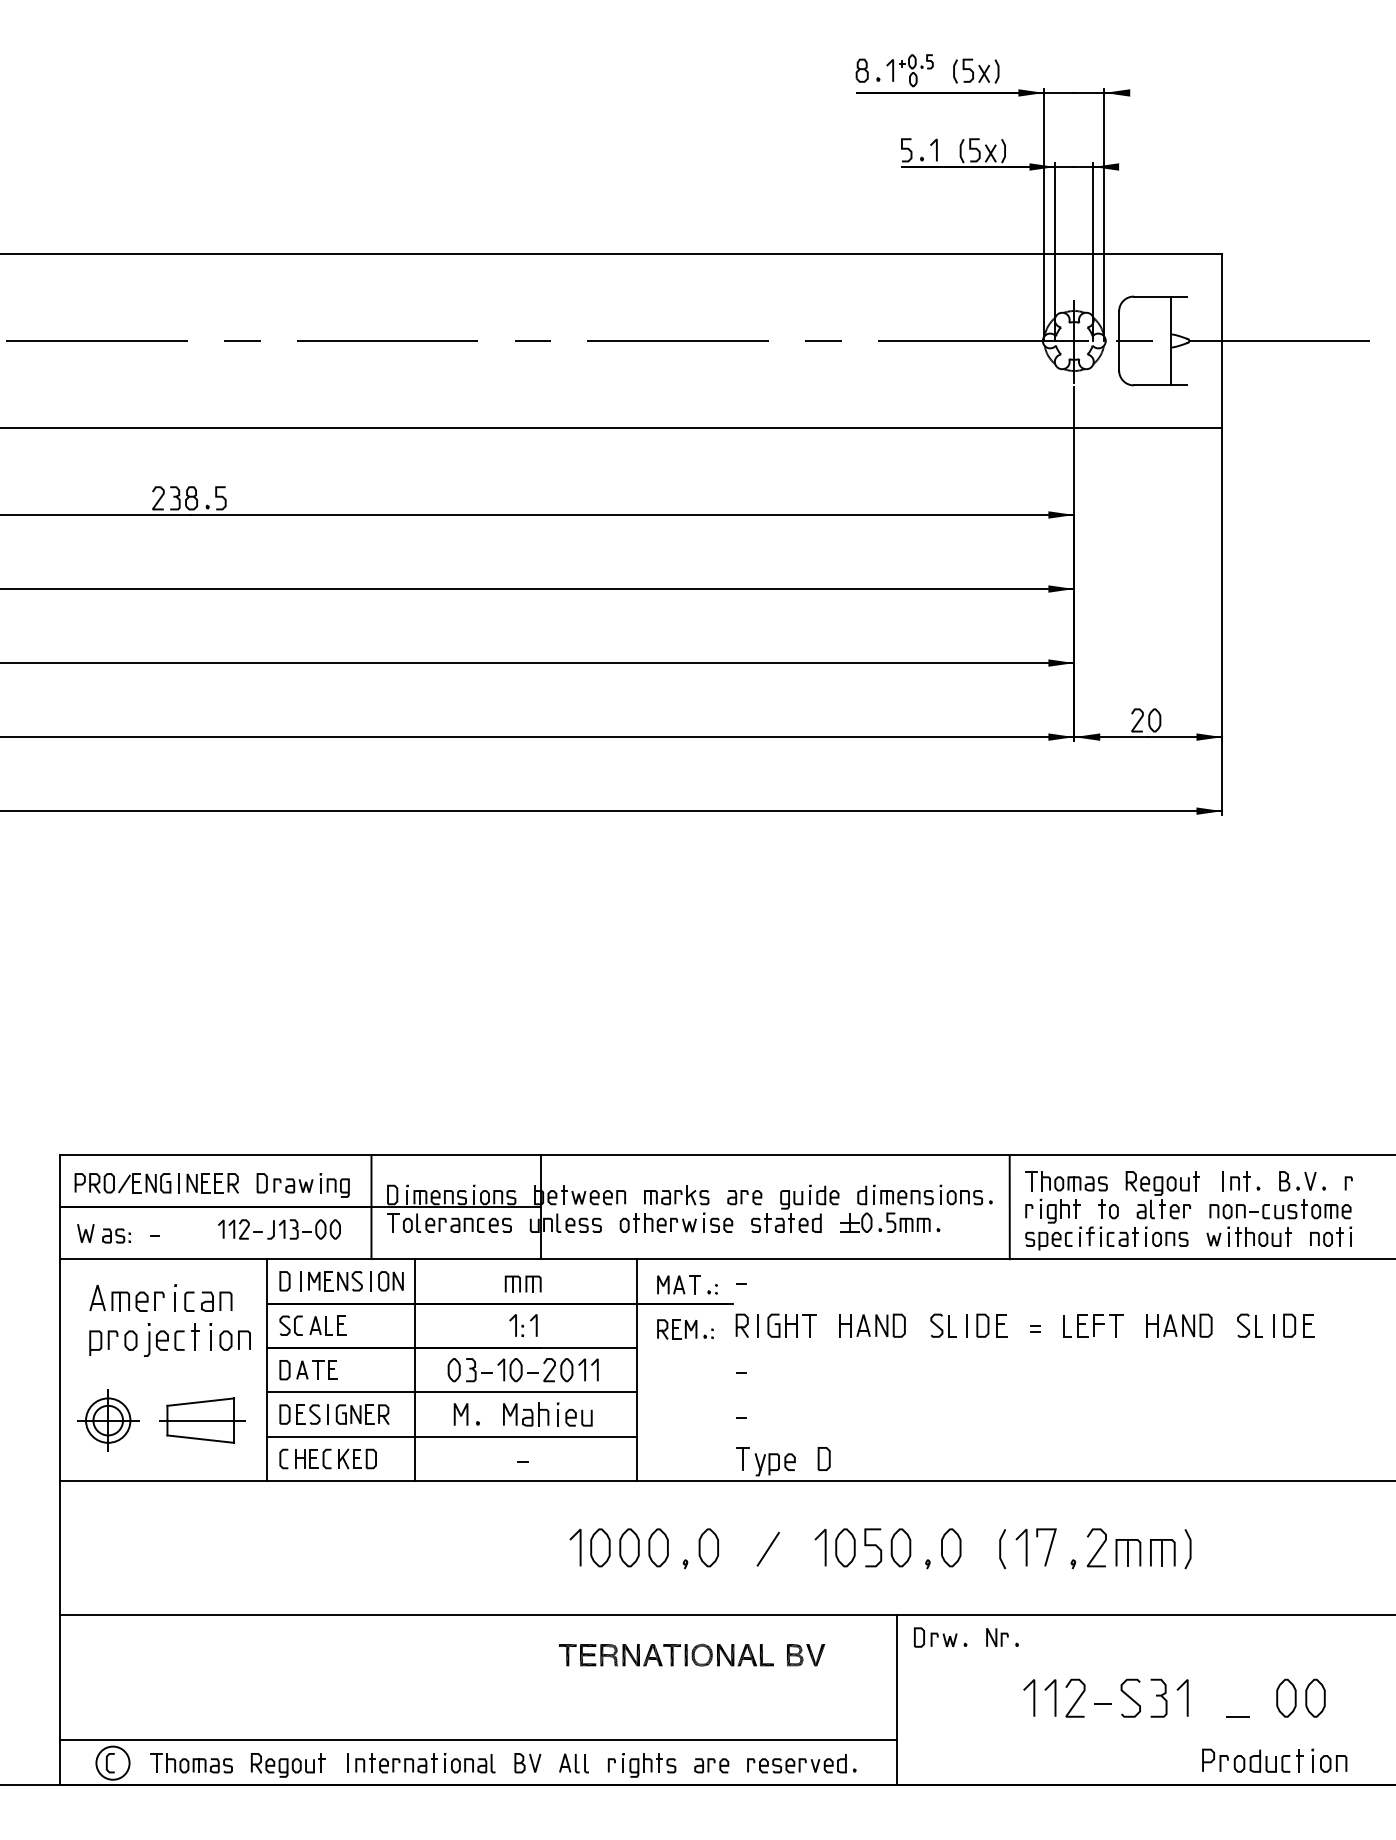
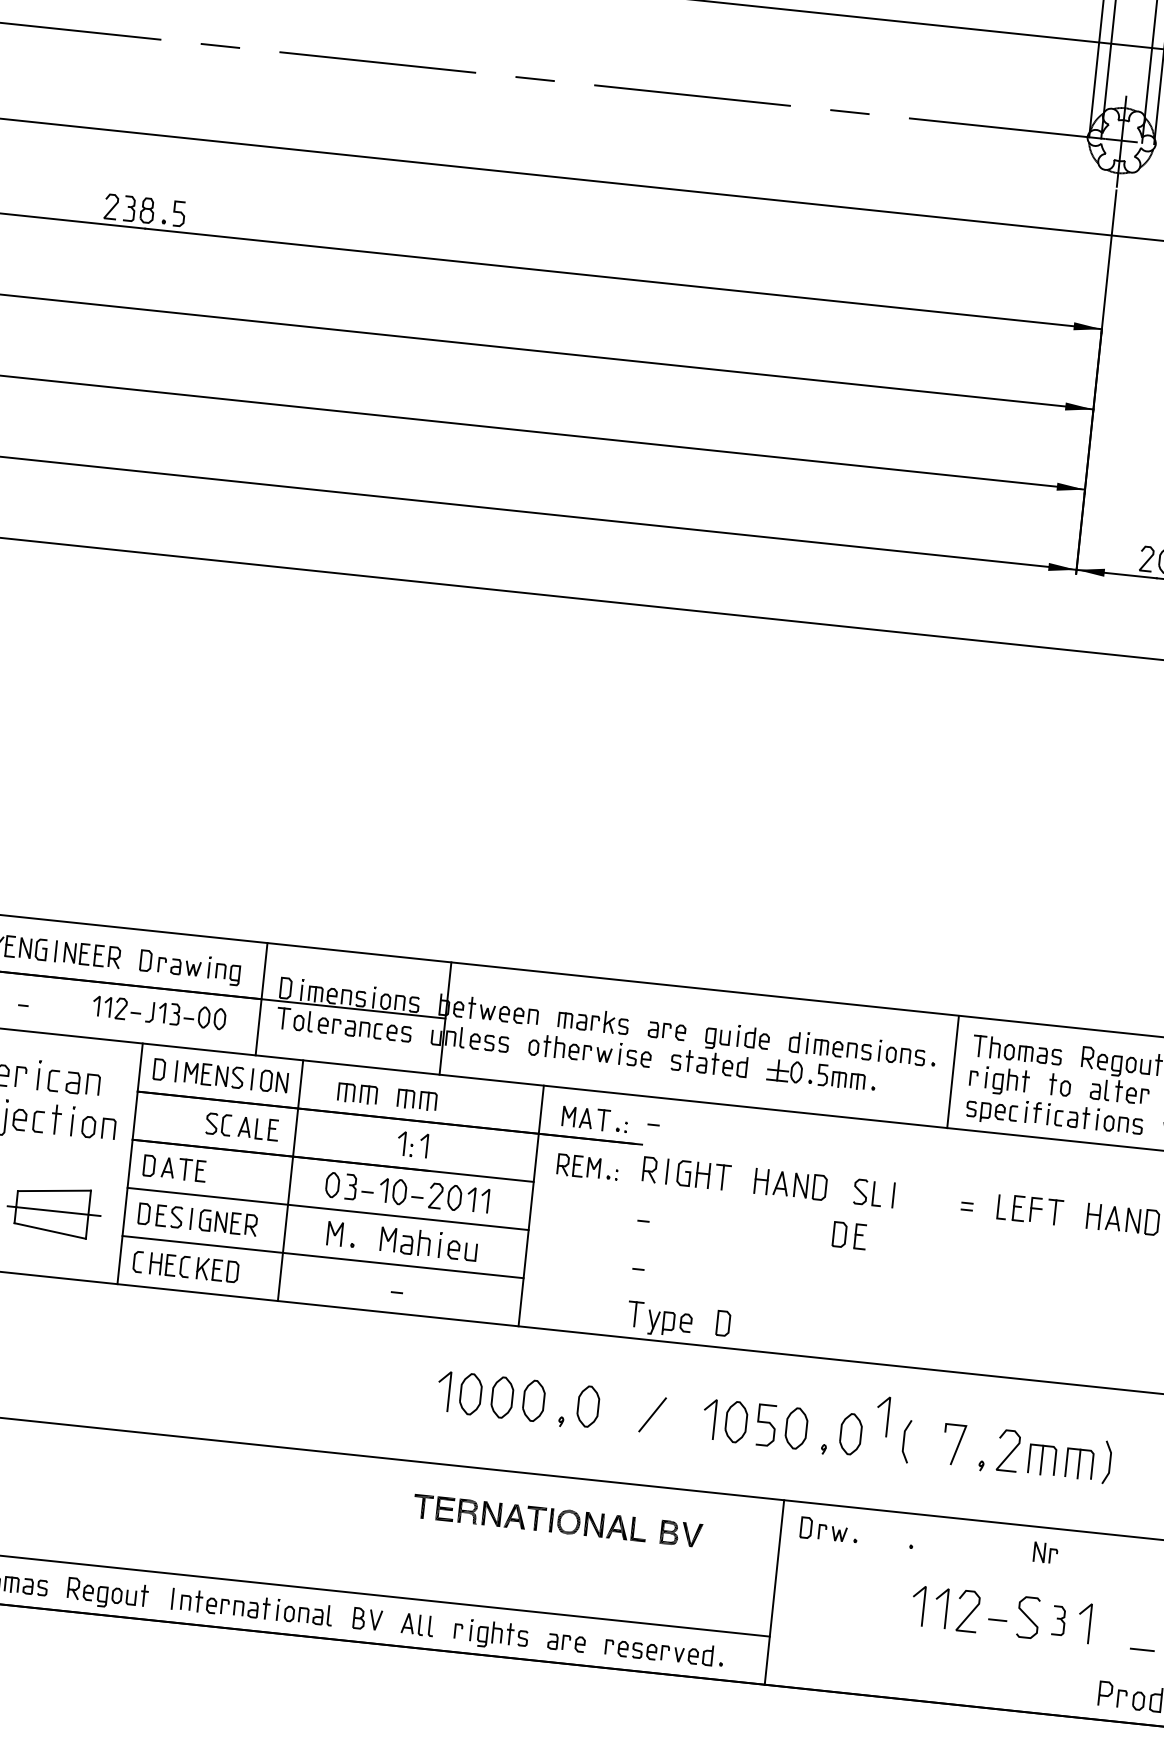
part: (467, 1283) -> (356, 1092), added
part: (312, 1325) -> (241, 1126), moved
part: (991, 1325) -> (849, 1235), moved
line: (1025, 1547) -> (886, 1416), moved
part: (997, 1637) -> (1045, 1552), moved
part: (1158, 1697) -> (1058, 1619), size x0.7

